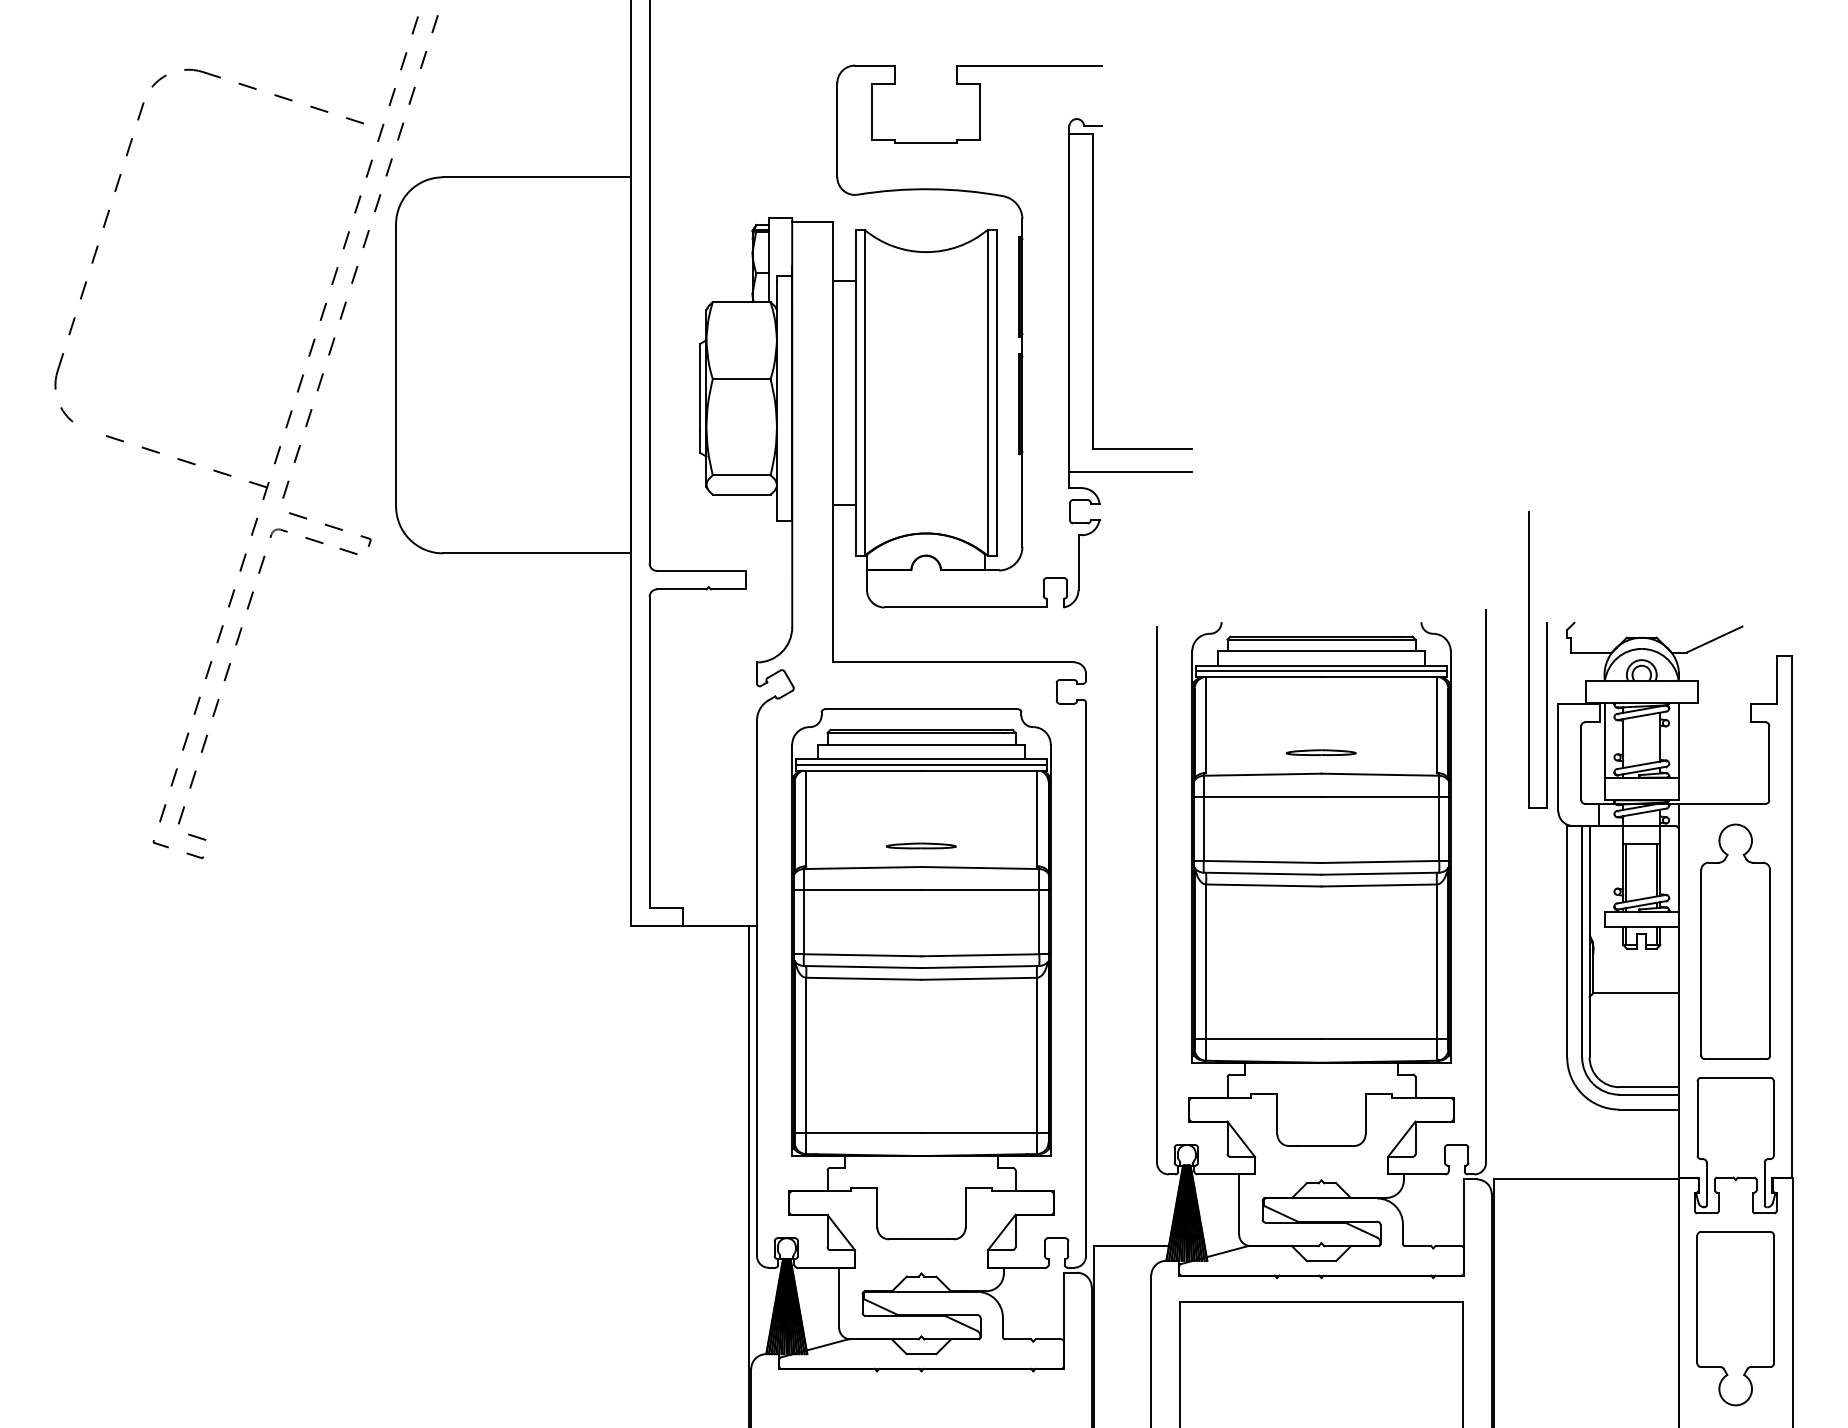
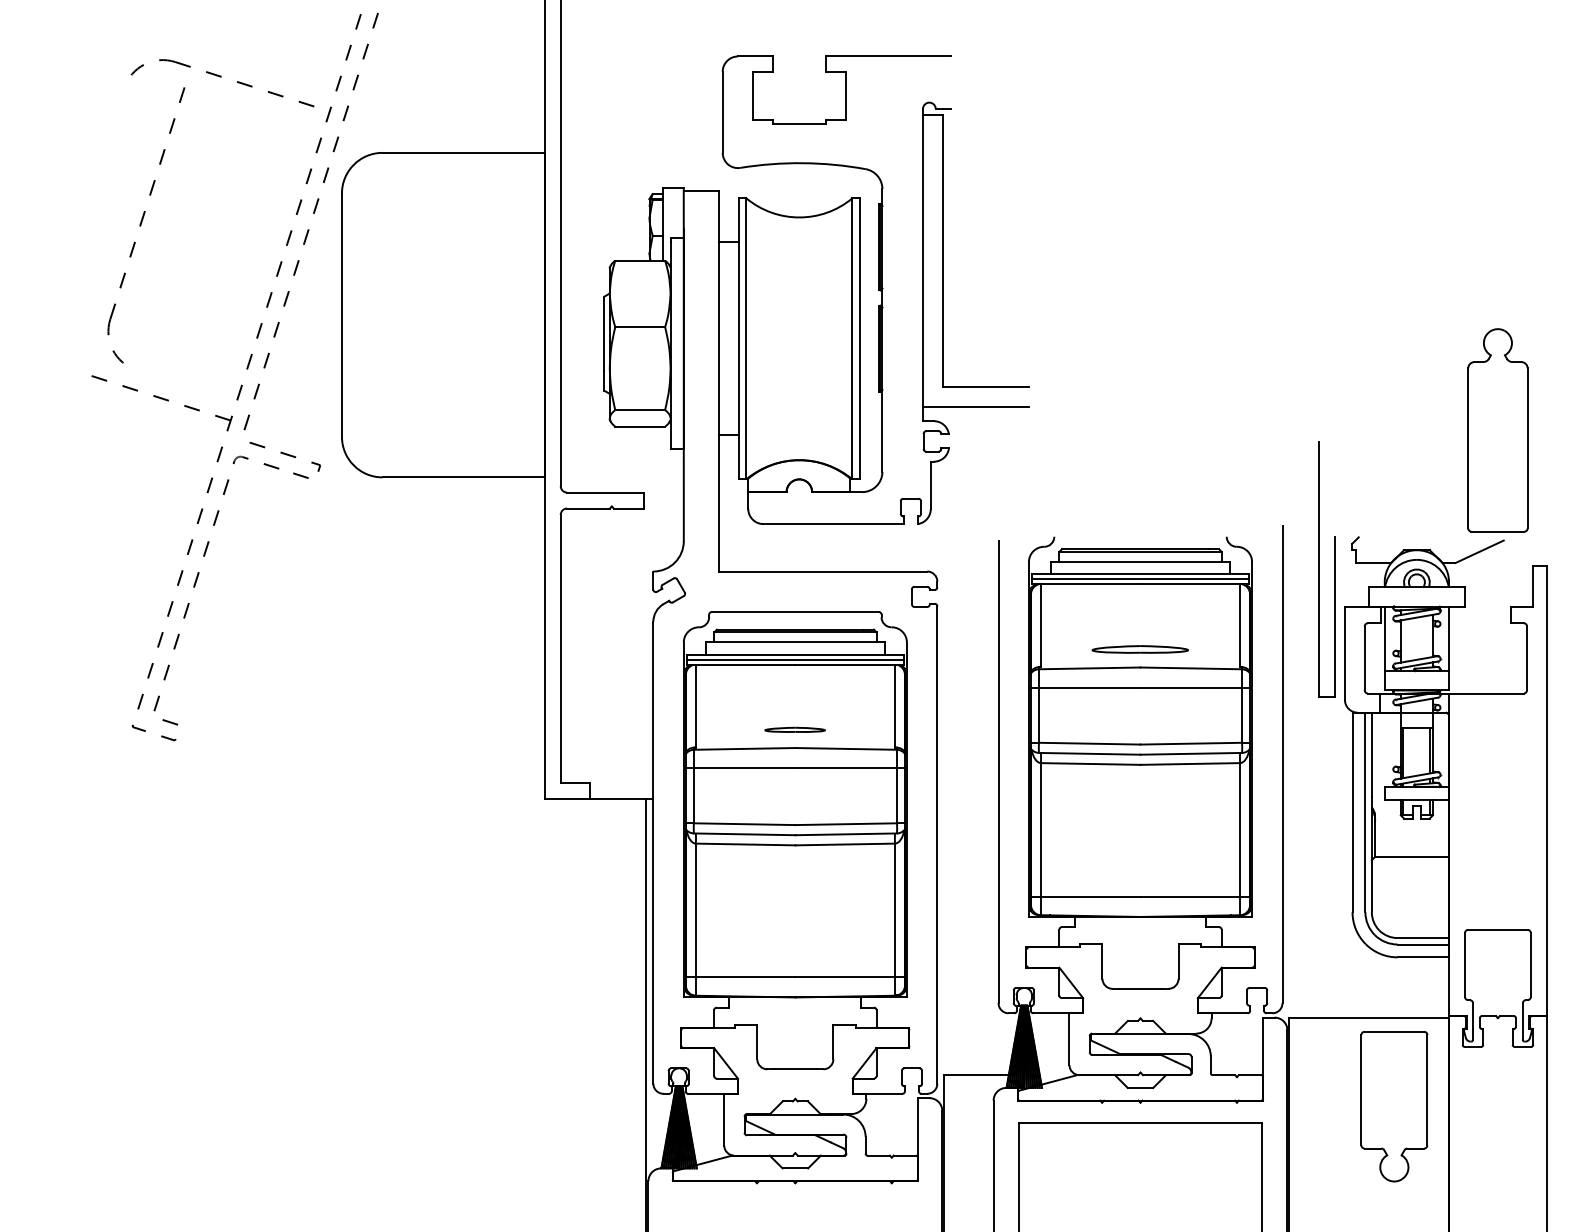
part: (99, 262) -> (146, 225), moved
part: (1320, 752) -> (1139, 649), size x1.6
part: (1735, 941) -> (1497, 430), moved
part: (1735, 1318) -> (1394, 1106), moved

